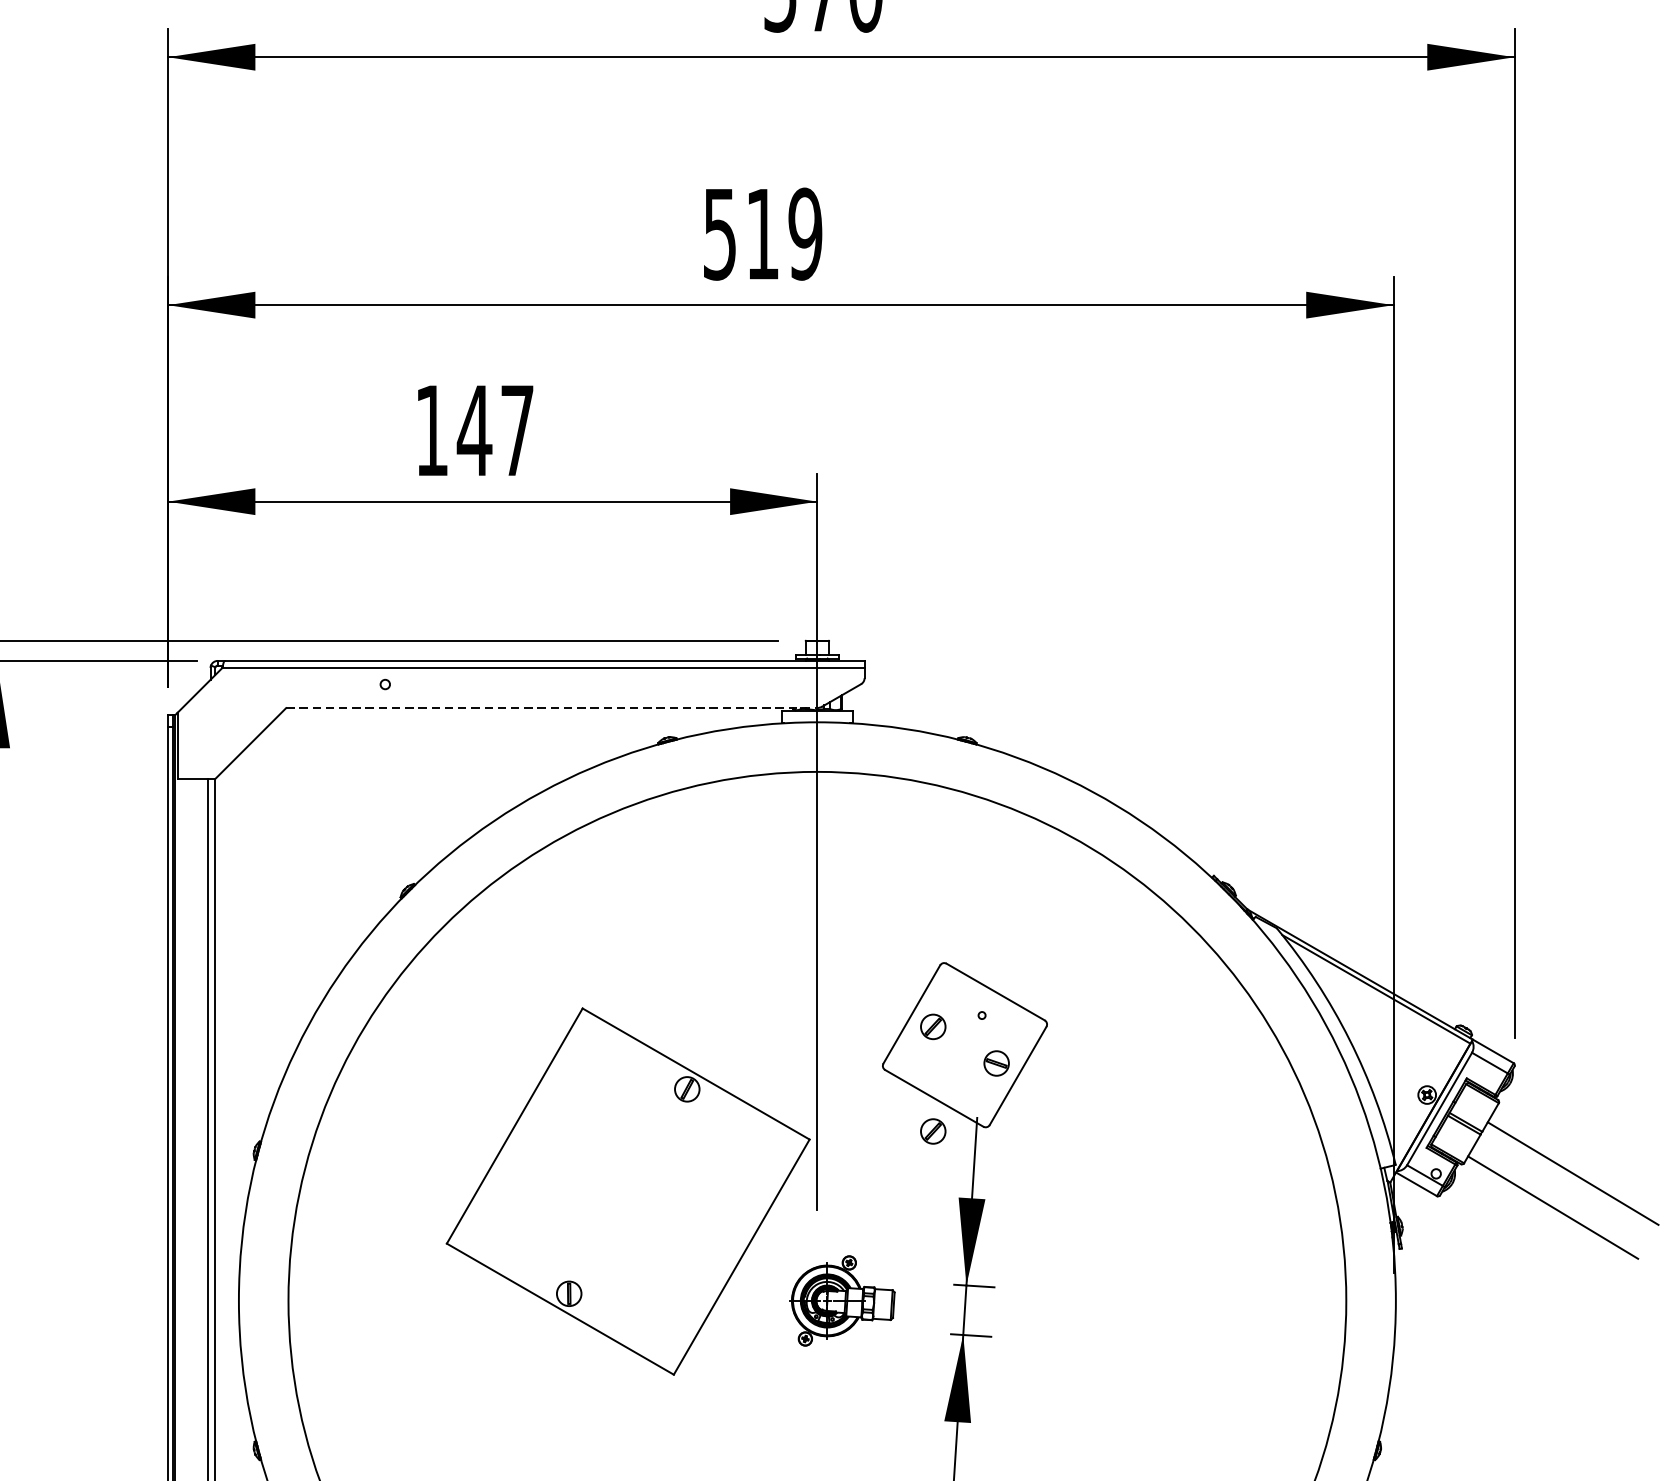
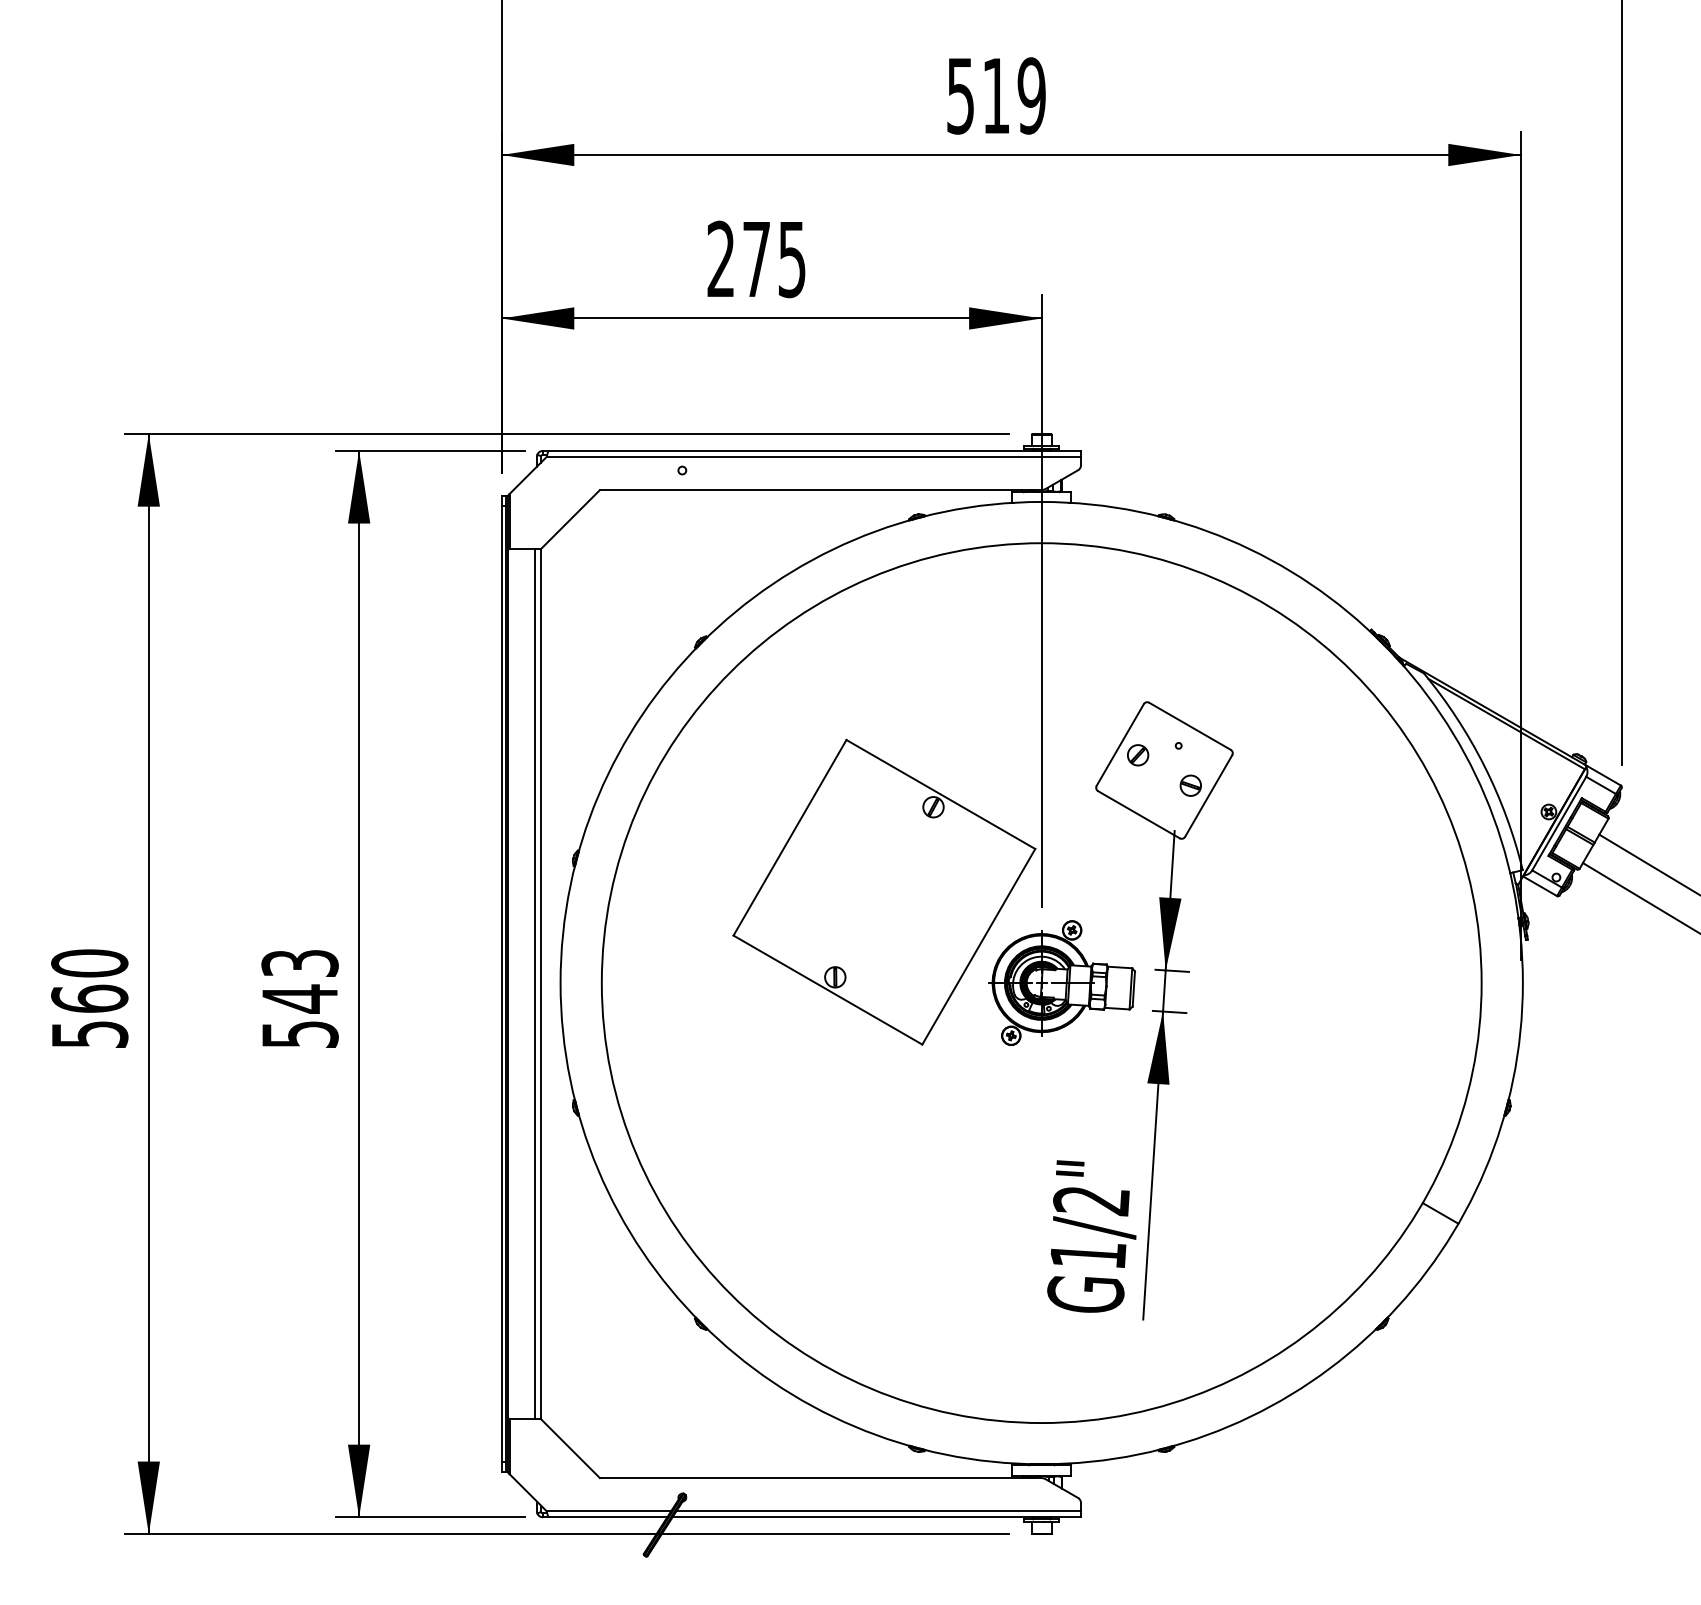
text: (474, 430) -> (756, 259), 147 -> 275
line: (551, 708) -> (820, 490), dashed -> solid
part: (933, 1131) -> (1138, 842), removed
part: (842, 1301) -> (1062, 983), size x1.67

